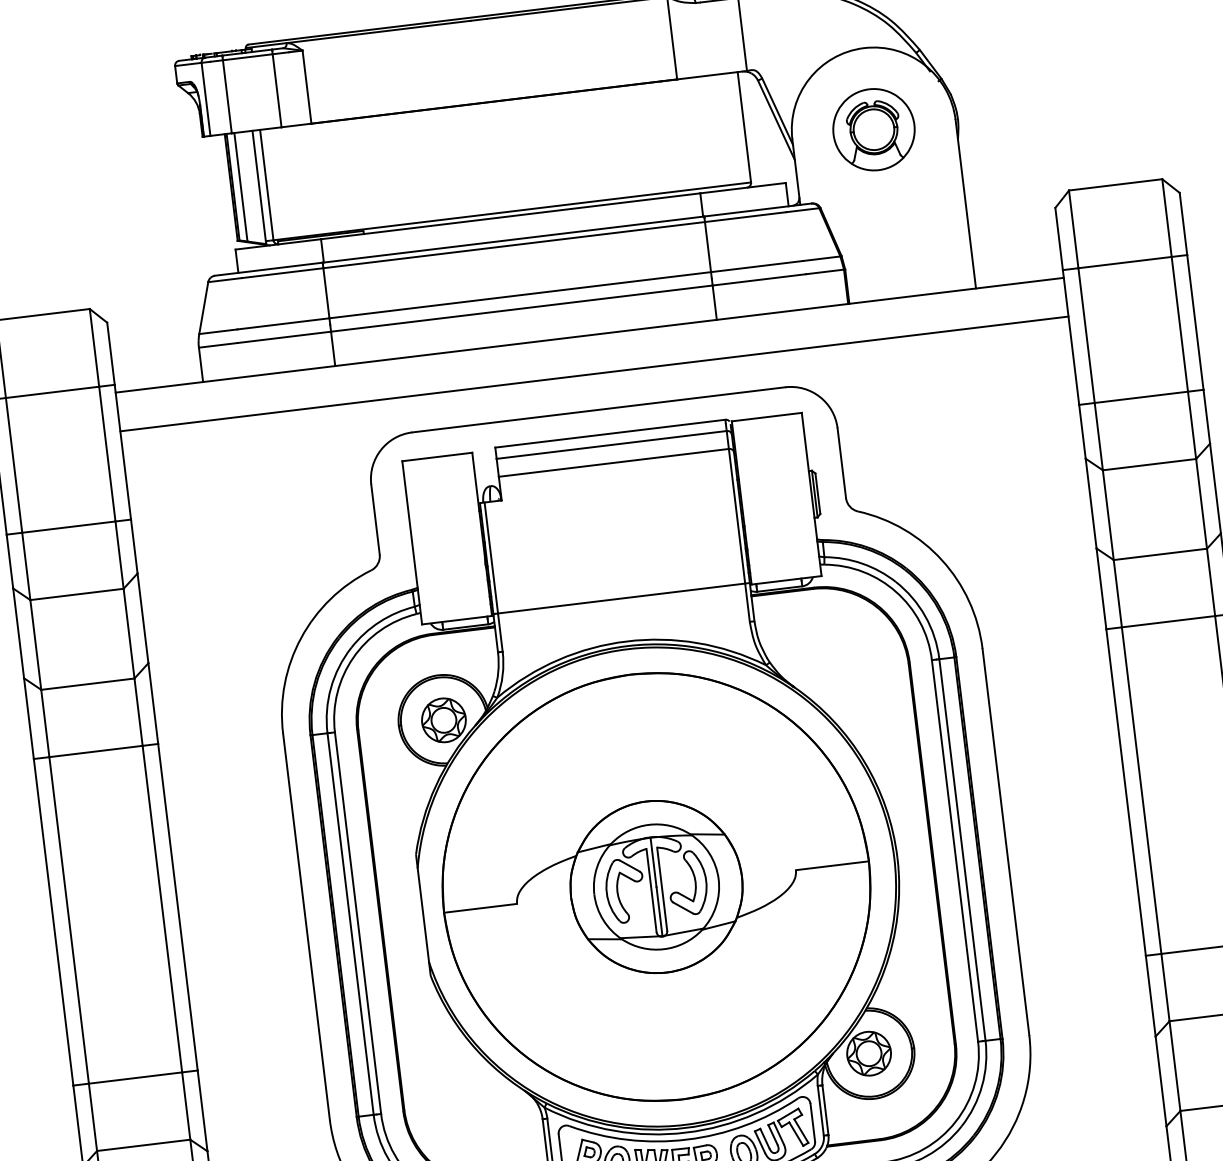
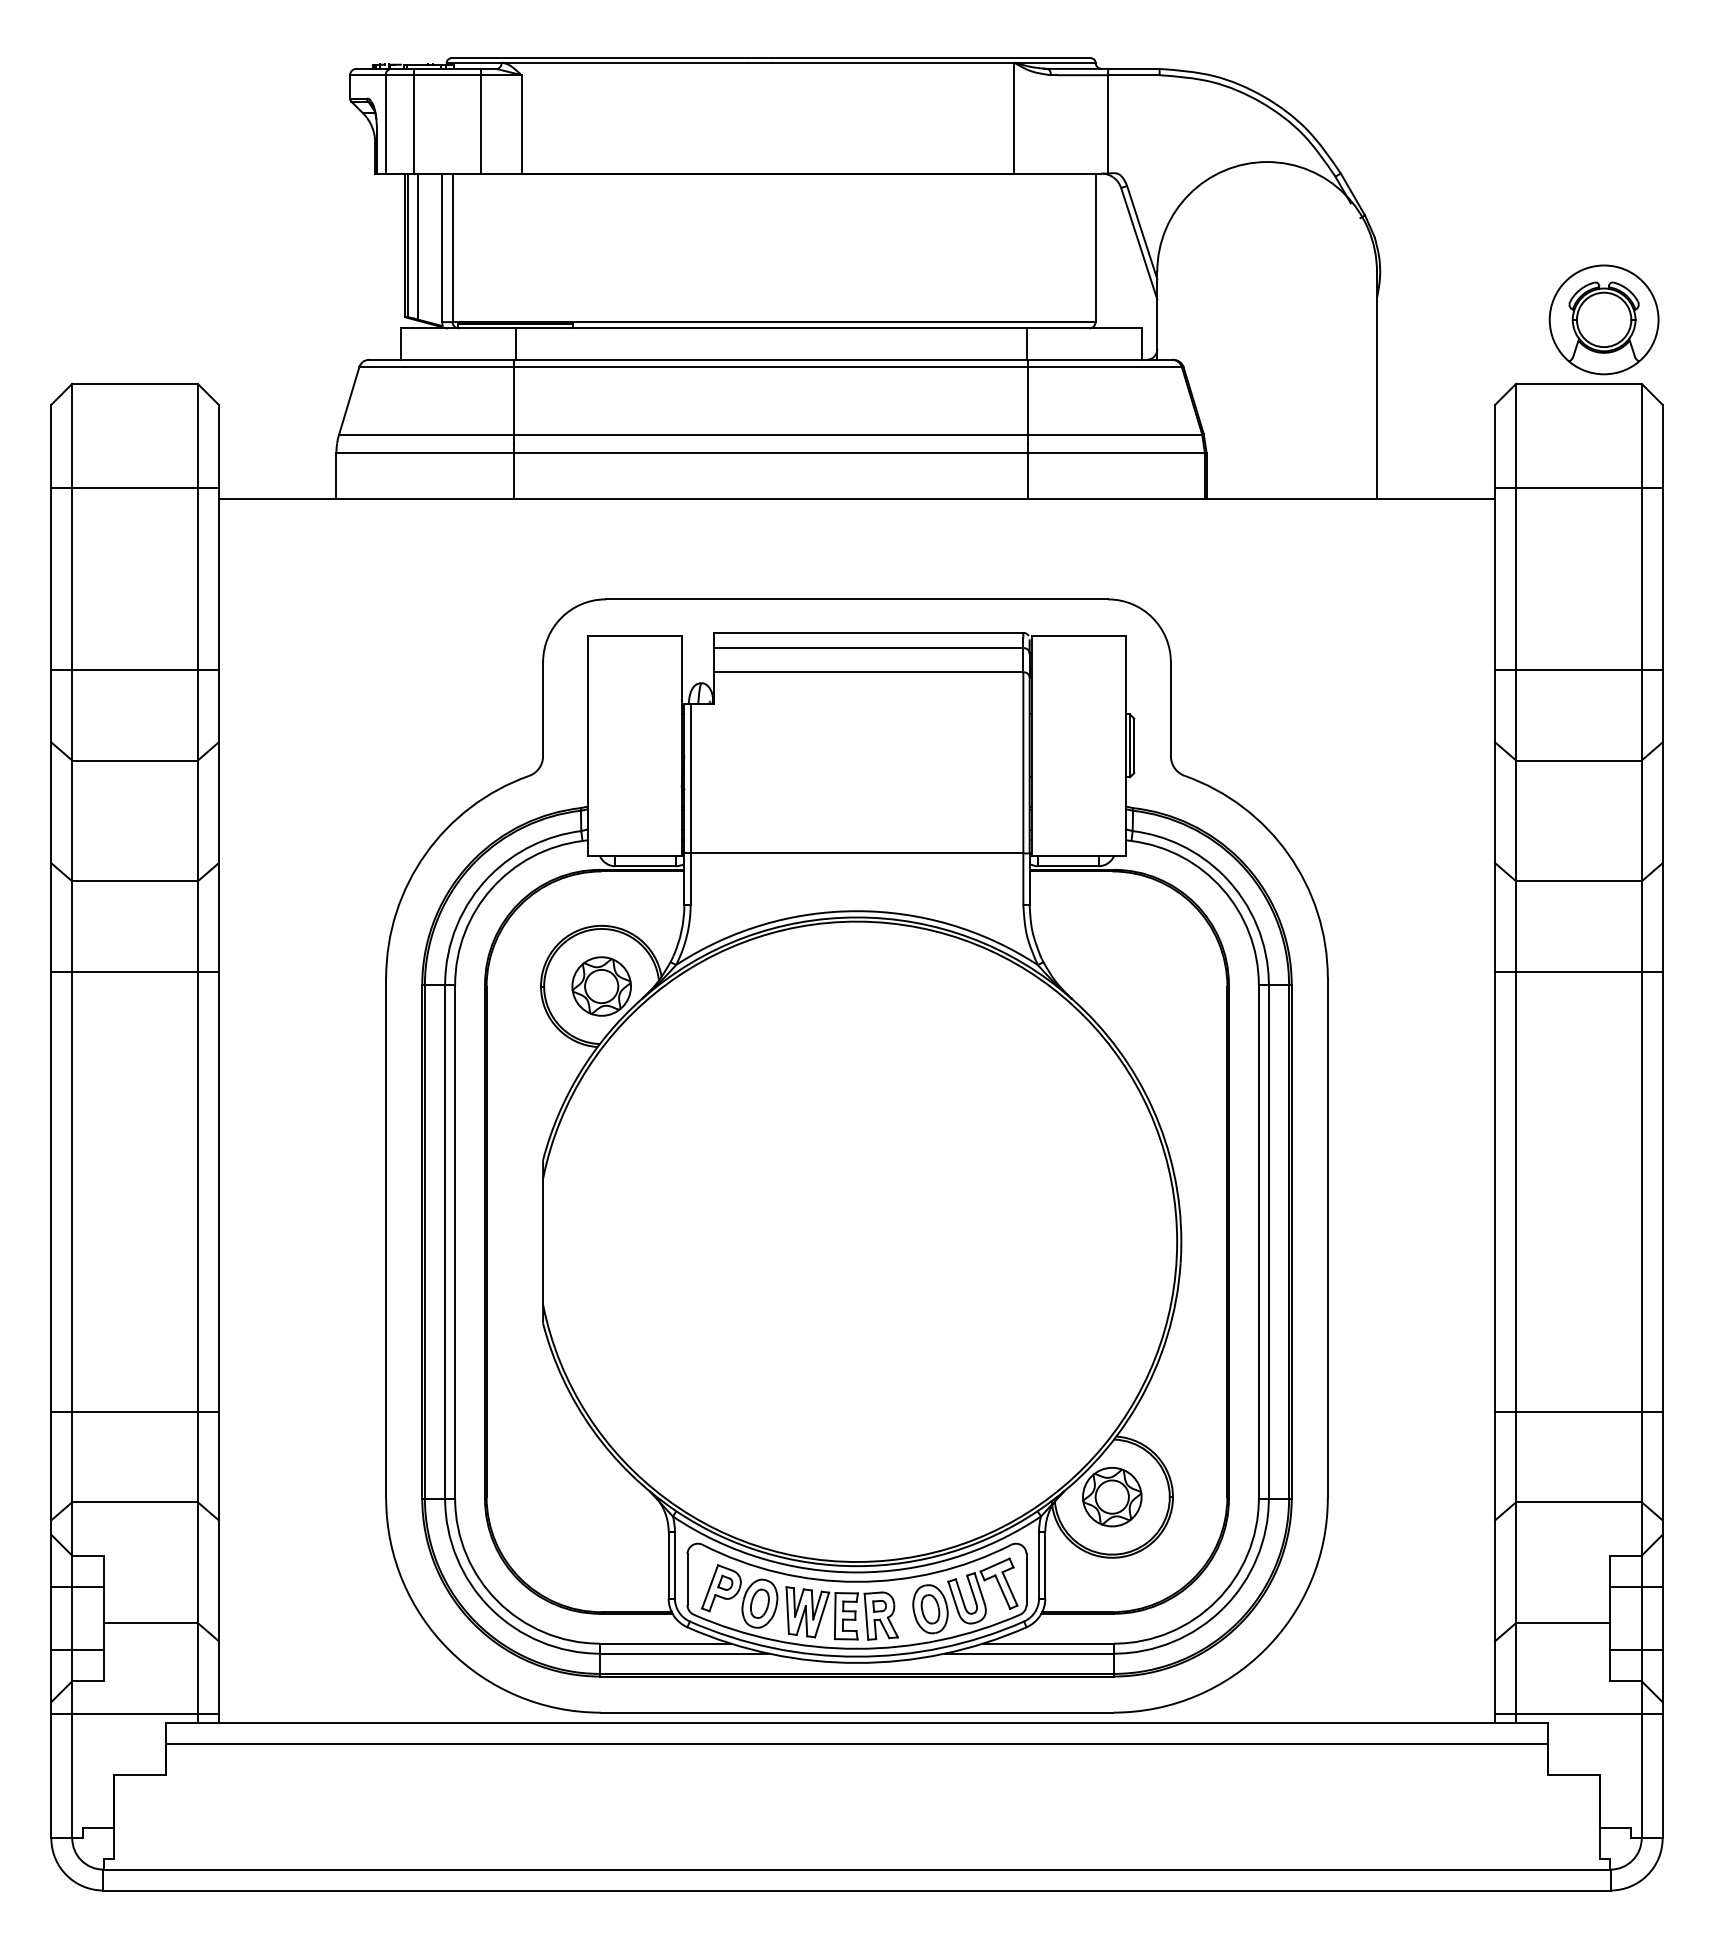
part: (873, 129) -> (1603, 319), moved
line: (594, 374) -> (856, 551), removed
part: (656, 886) -> (856, 1241), removed

